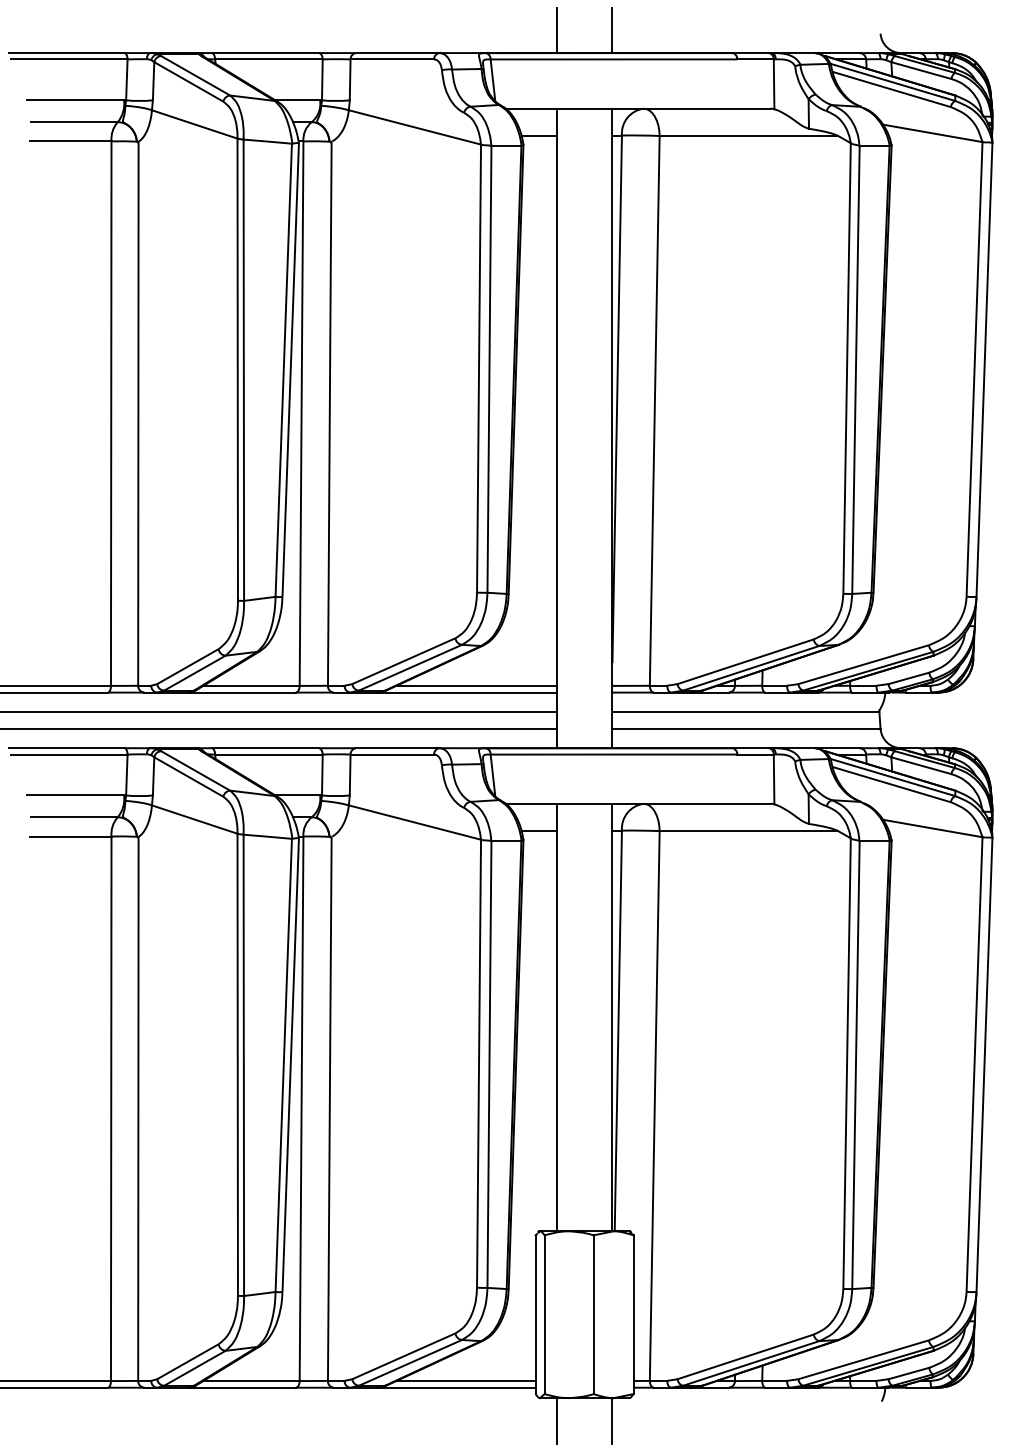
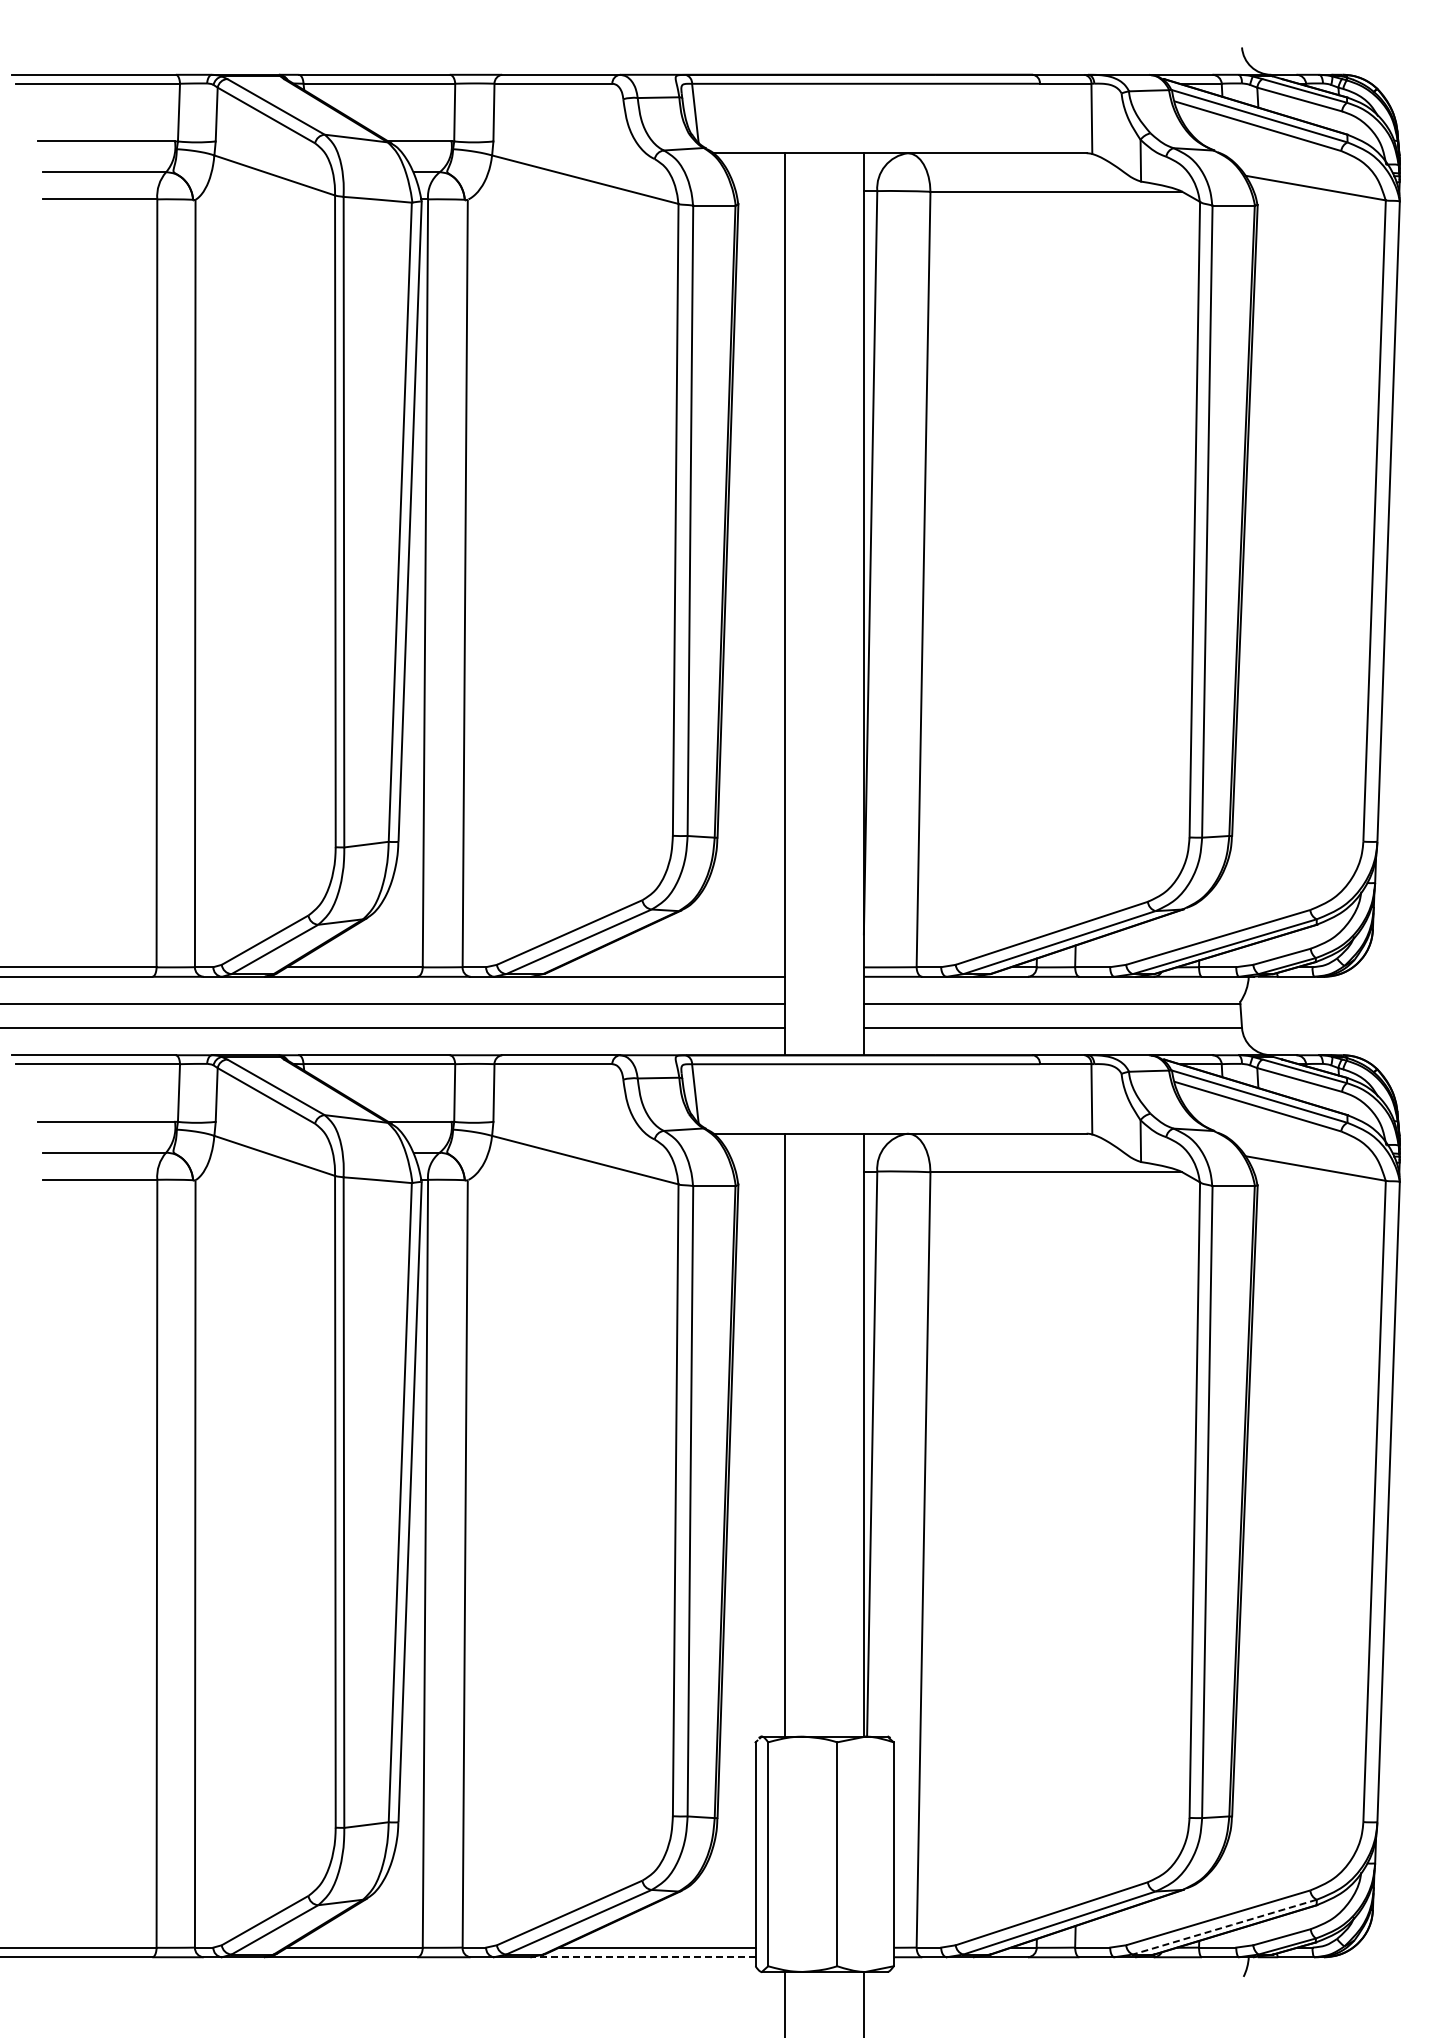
line: (556, 30) -> (785, 42), removed
line: (612, 30) -> (863, 42), removed
line: (539, 135) -> (760, 191), removed
line: (476, 685) -> (672, 967), removed
line: (539, 830) -> (760, 1171), removed
line: (868, 1365) -> (1225, 1926), solid -> dashed
line: (455, 1387) -> (642, 1957), solid -> dashed

